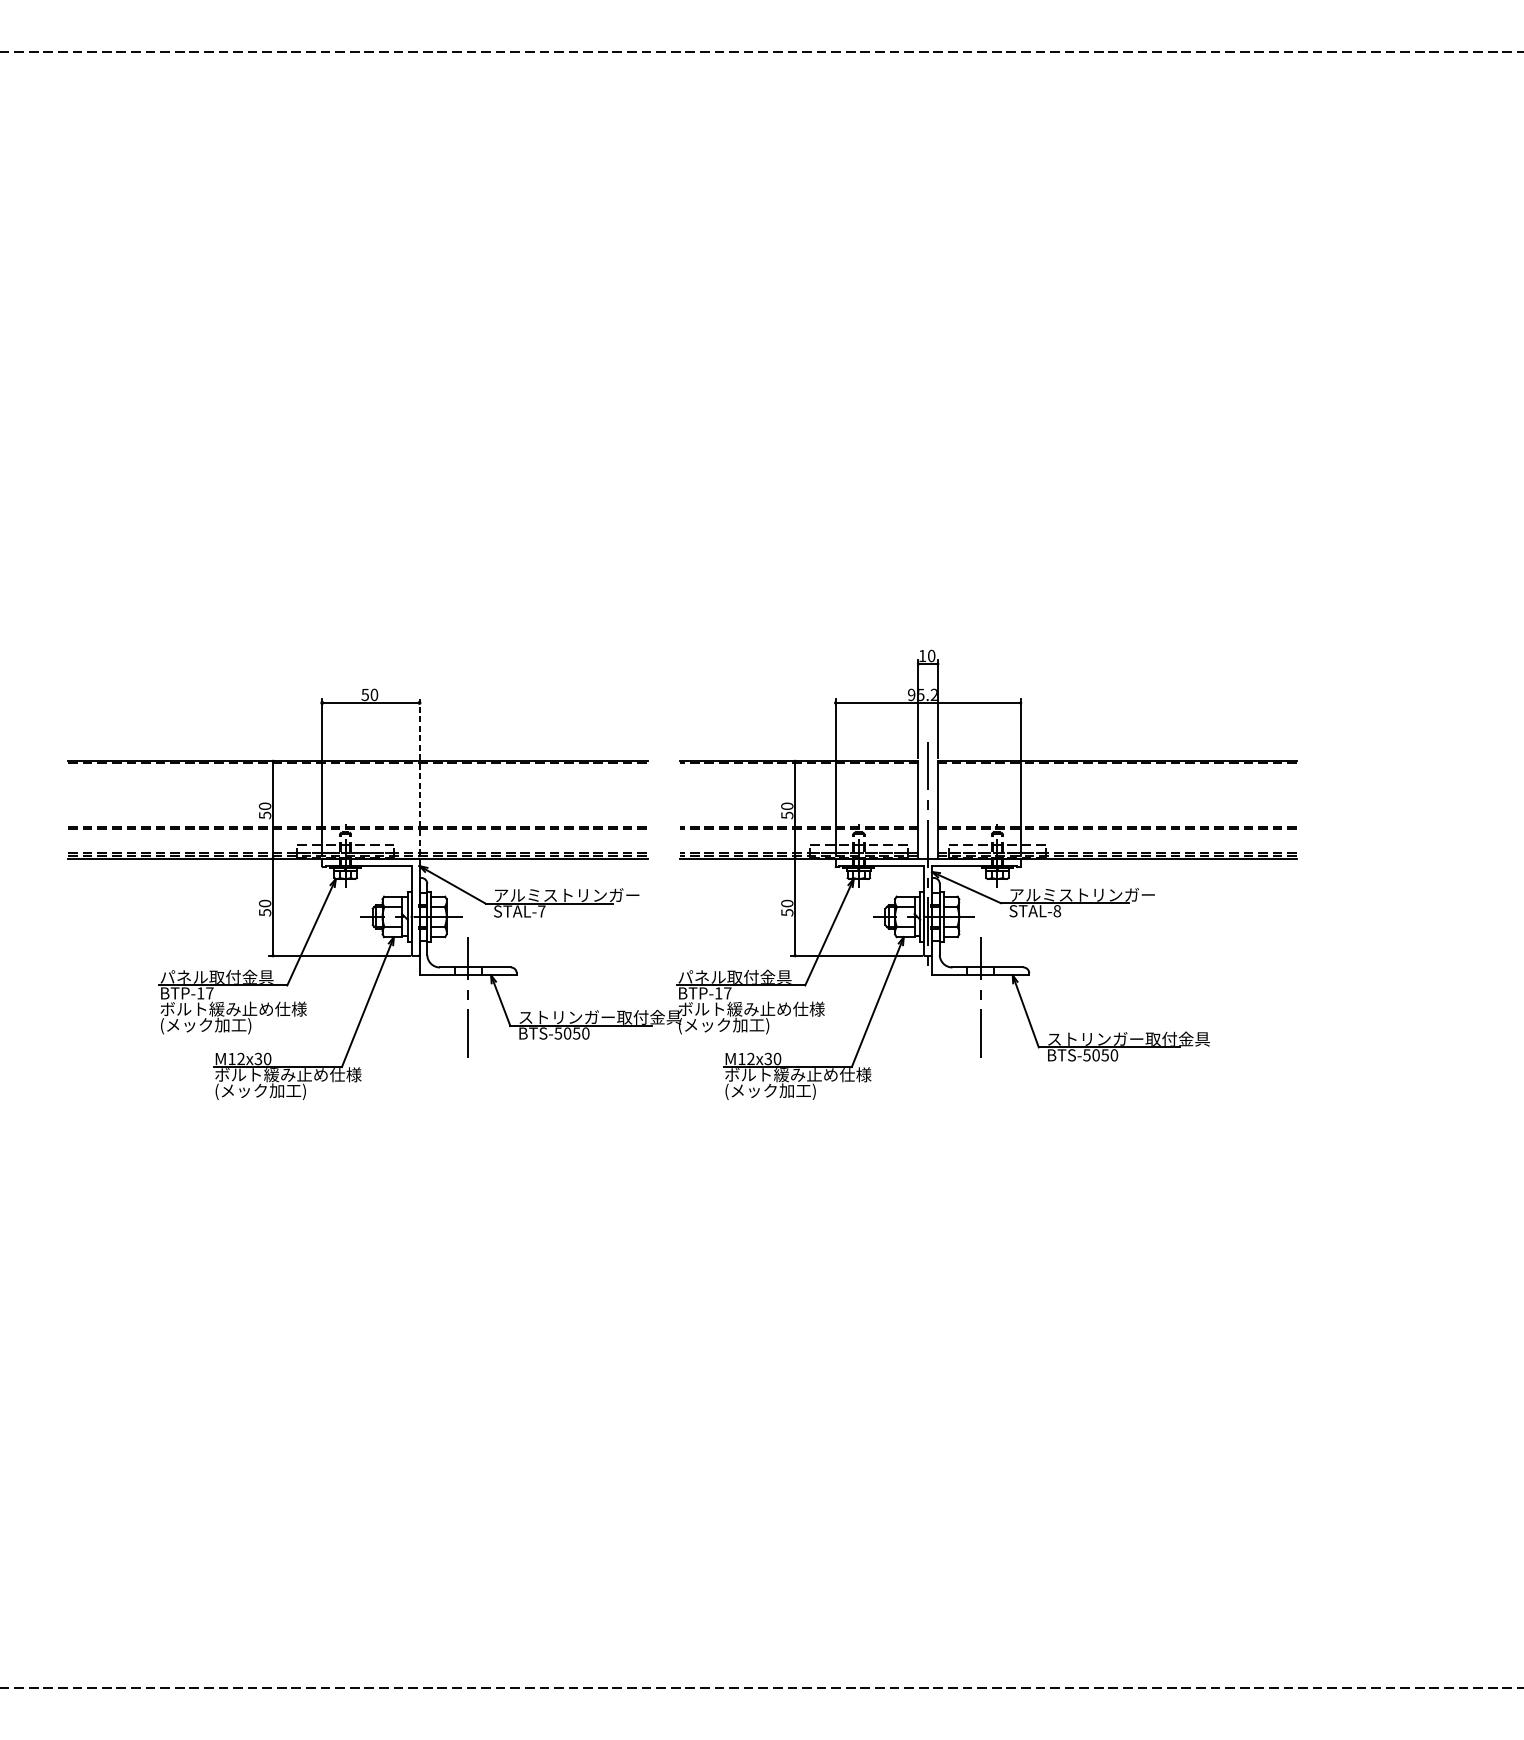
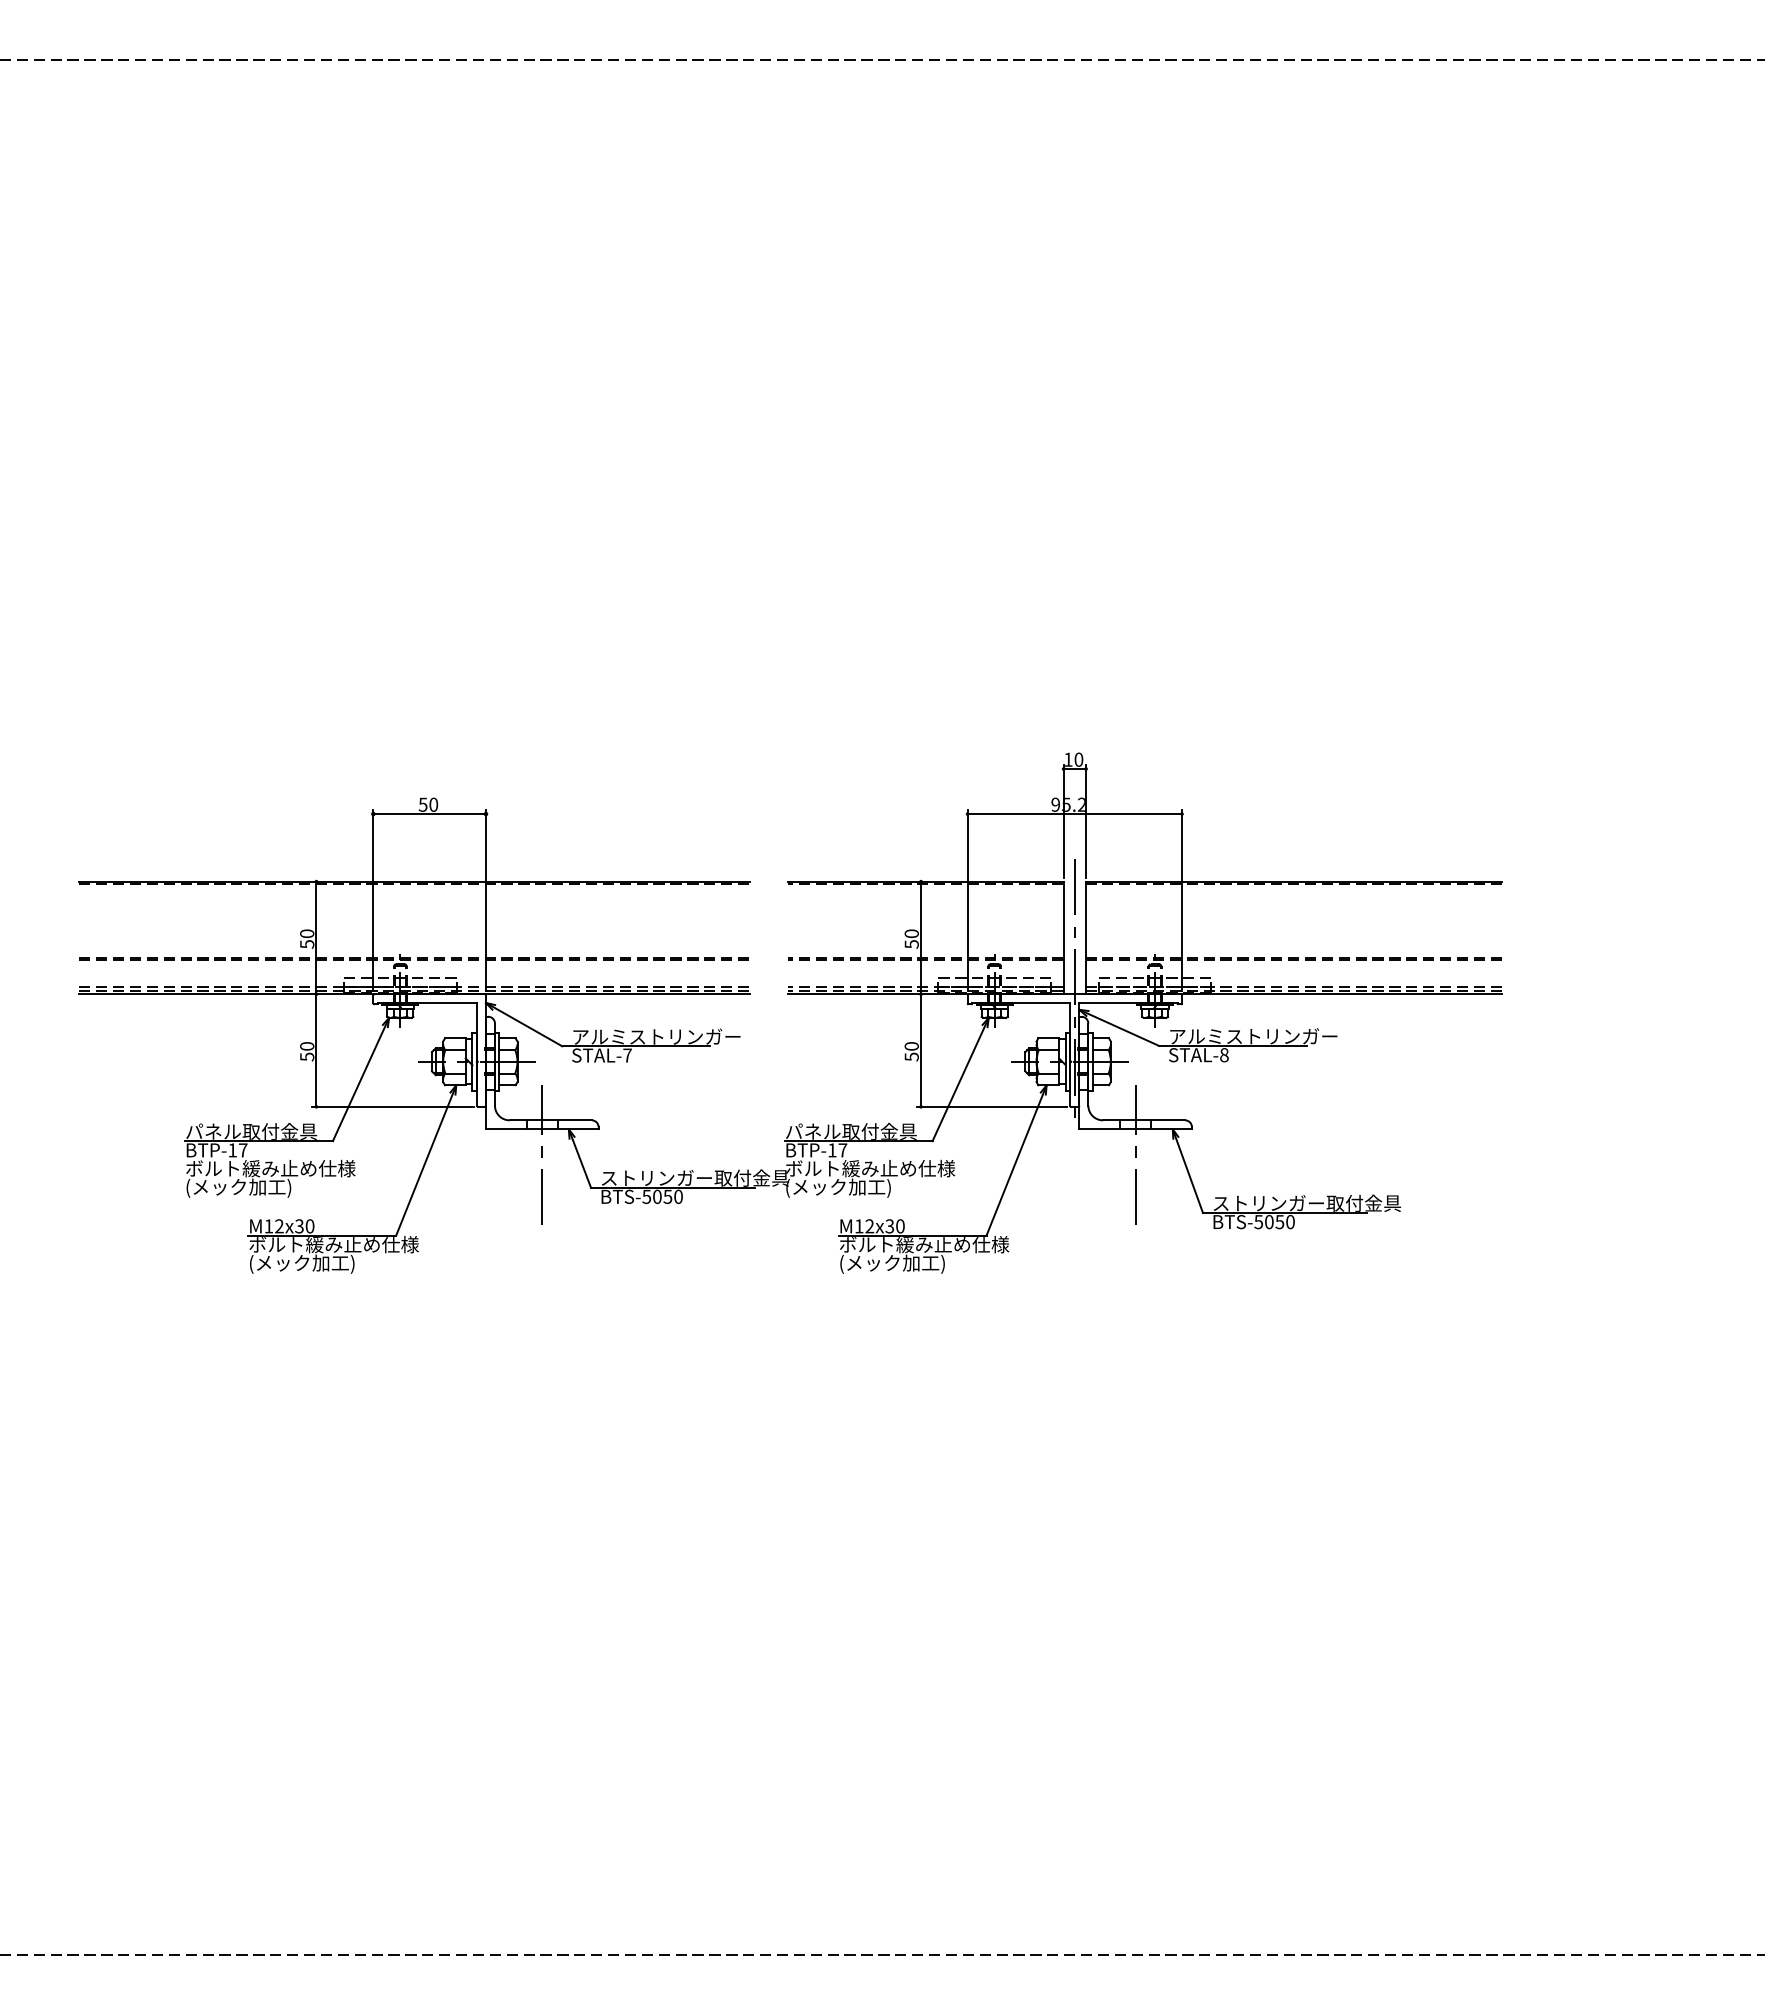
line: (419, 777) -> (485, 900), dashed -> solid

